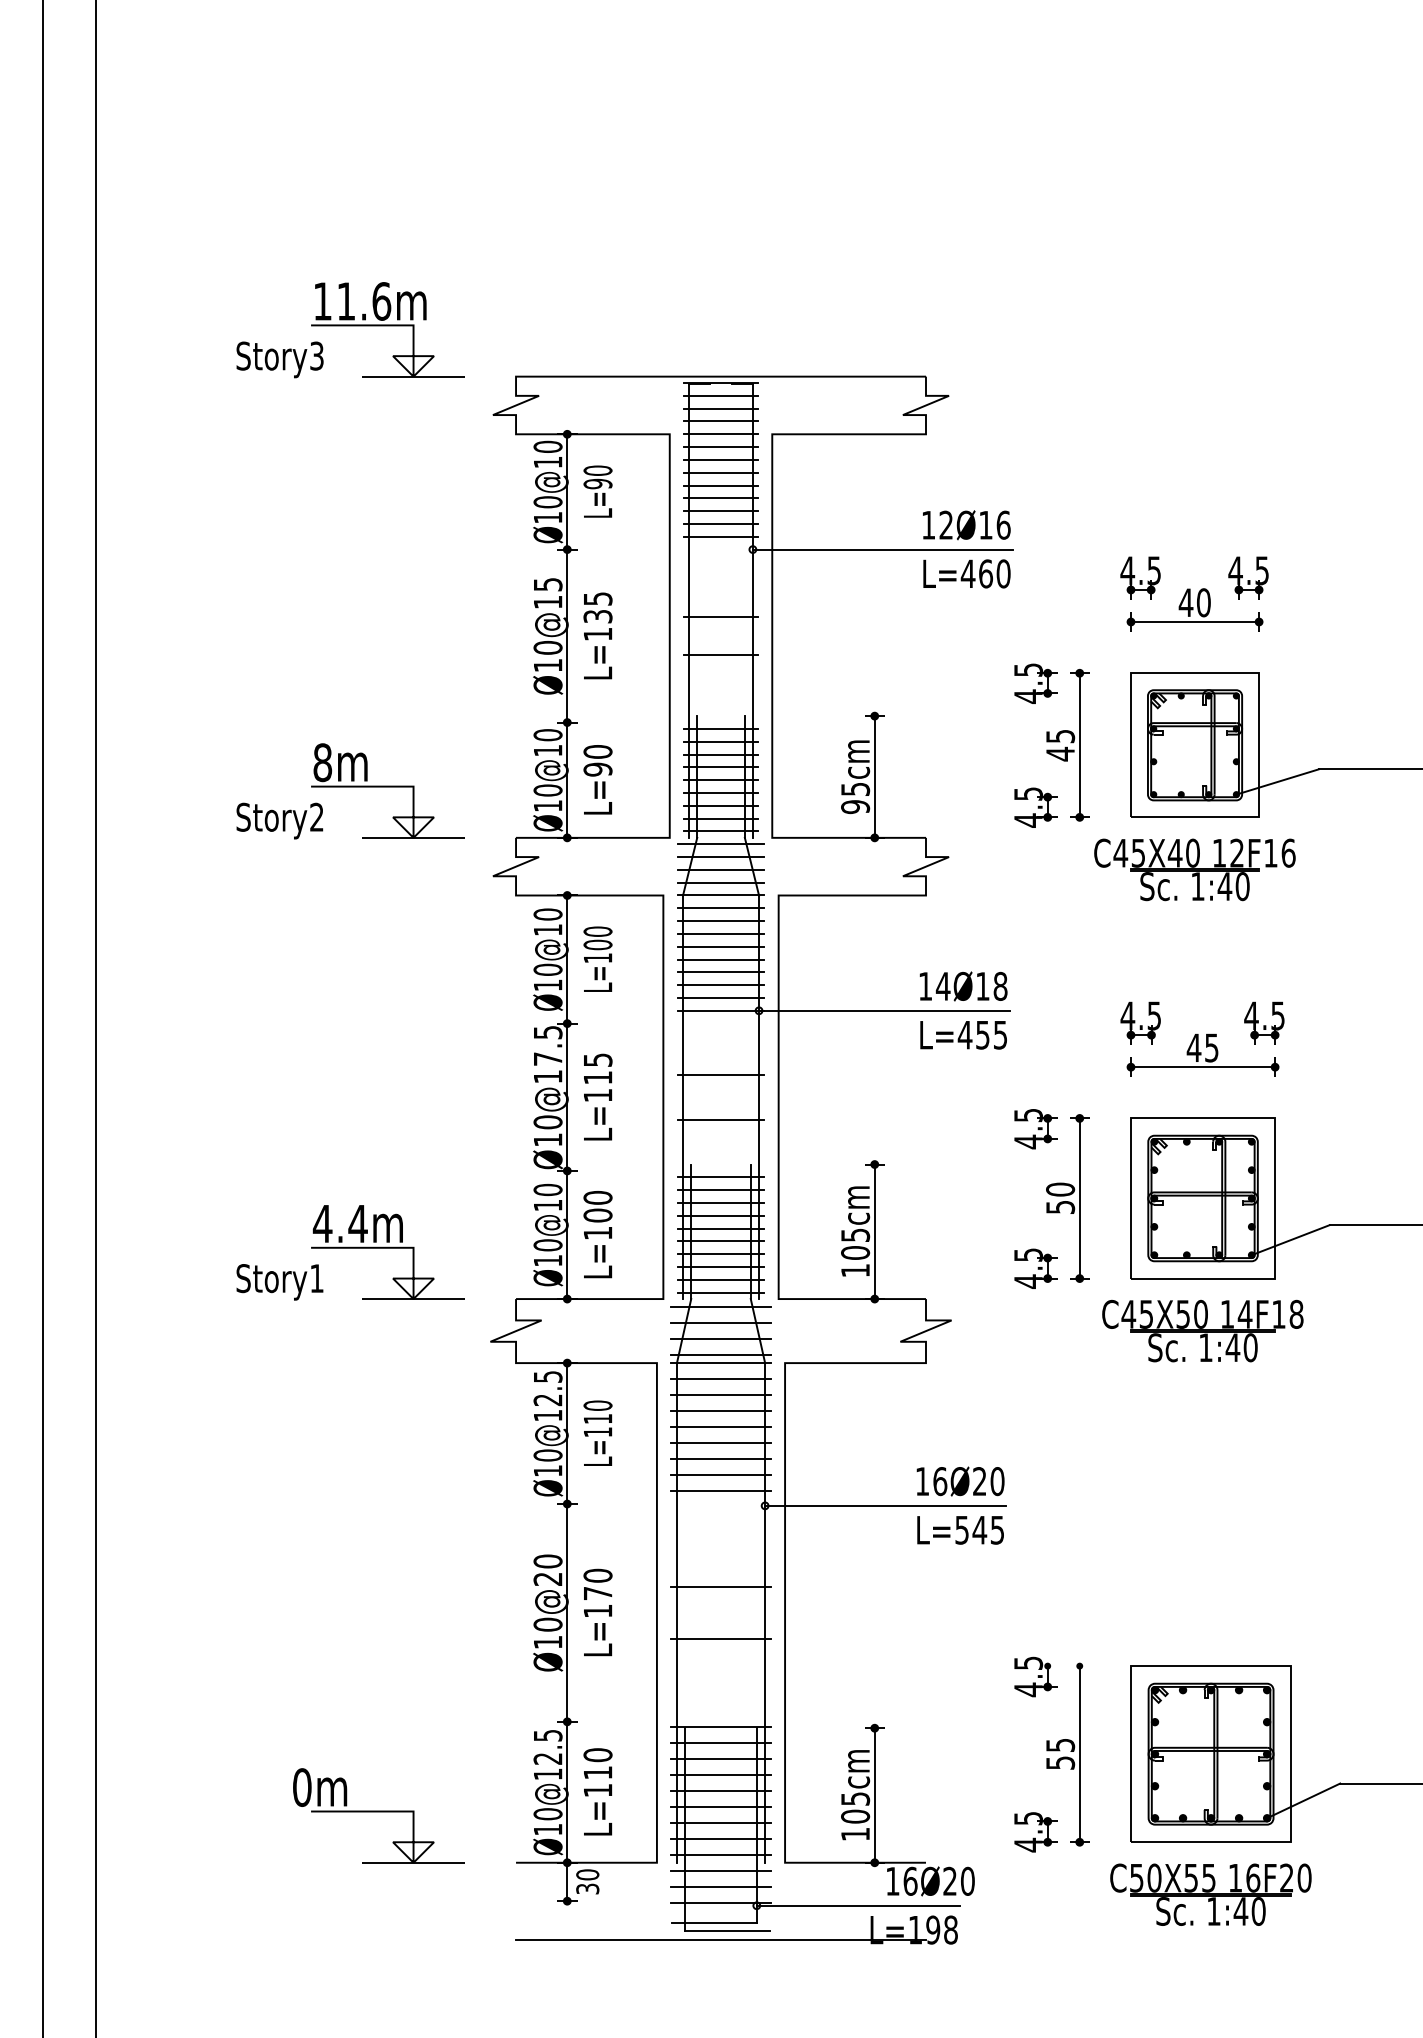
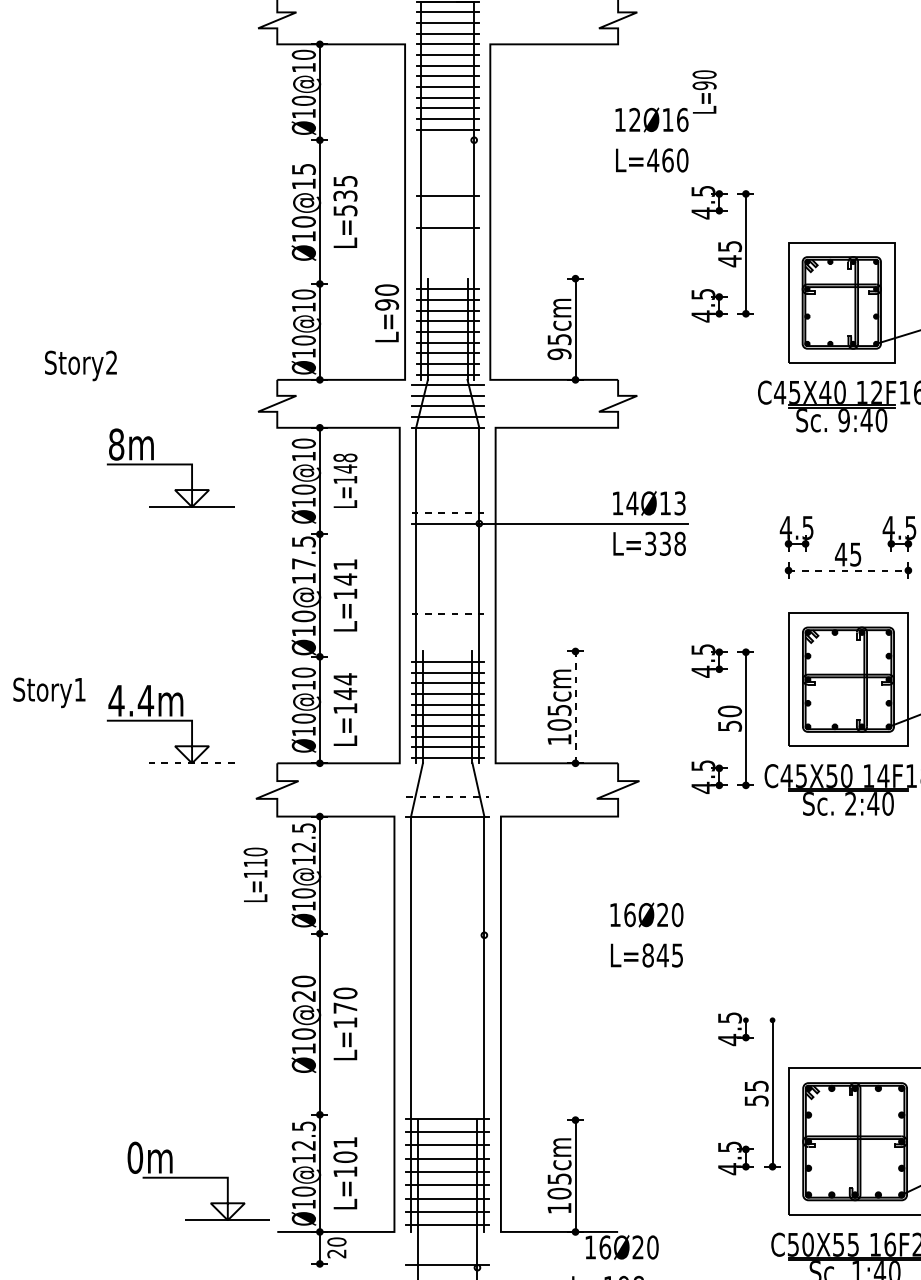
text: (597, 491) -> (704, 91), moved
line: (882, 549) -> (581, 140), removed
part: (1194, 593) -> (841, 176), removed
text: (598, 634) -> (345, 210), L=135 -> L=535
part: (1051, 745) -> (722, 254), moved
text: (597, 779) -> (386, 313), moved
part: (387, 790) -> (170, 467), moved
text: (1197, 886) -> (843, 420), 1:40 -> 9:40
line: (720, 908) -> (447, 438), removed
line: (720, 921) -> (447, 449), removed
line: (720, 933) -> (447, 459), removed
text: (597, 938) -> (345, 463), L=100 -> L=148
line: (720, 946) -> (447, 470), removed
line: (720, 959) -> (447, 481), removed
line: (720, 972) -> (447, 491), removed
line: (720, 985) -> (447, 502), removed
text: (1000, 986) -> (680, 503), 14Ø18 -> 14Ø13
line: (721, 997) -> (448, 512), solid -> dashed
text: (982, 1034) -> (665, 543), L=455 -> L=338
line: (1203, 1067) -> (848, 570), solid -> dashed
text: (598, 1069) -> (345, 572), L=115 -> L=141
line: (720, 1074) -> (447, 576), removed
line: (721, 1119) -> (448, 614), solid -> dashed
part: (1051, 1198) -> (722, 718), moved
text: (597, 1206) -> (345, 686), L=100 -> L=144
line: (874, 1231) -> (575, 707), solid -> dashed
text: (279, 1282) -> (49, 693), moved
line: (413, 1299) -> (192, 763), solid -> dashed
line: (720, 1307) -> (447, 770), removed
line: (720, 1323) -> (447, 783), removed
line: (721, 1339) -> (448, 796), solid -> dashed
text: (1205, 1347) -> (850, 803), 1:40 -> 2:40
line: (720, 1355) -> (447, 810), removed
line: (720, 1379) -> (447, 830), removed
line: (720, 1395) -> (447, 843), removed
line: (720, 1411) -> (447, 856), removed
line: (720, 1427) -> (447, 870), removed
text: (597, 1432) -> (255, 874), moved
line: (720, 1443) -> (447, 883), removed
line: (720, 1459) -> (447, 896), removed
line: (720, 1475) -> (447, 910), removed
line: (720, 1491) -> (447, 923), removed
line: (885, 1505) -> (584, 934), removed
text: (962, 1529) -> (648, 954), L=545 -> L=845
line: (720, 1587) -> (447, 1003), removed
line: (720, 1638) -> (447, 1045), removed
part: (1051, 1754) -> (749, 1093), moved
text: (597, 1763) -> (345, 1149), L=110 -> L=101
part: (378, 1815) -> (198, 1181), moved
line: (720, 1870) -> (447, 1238), removed
line: (720, 1886) -> (447, 1251), removed
text: (587, 1888) -> (336, 1253), 30 -> 20
line: (857, 1905) -> (561, 1267), removed

